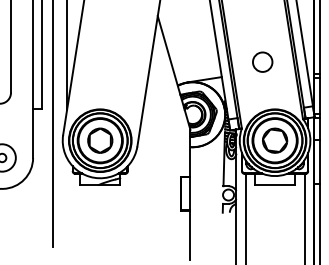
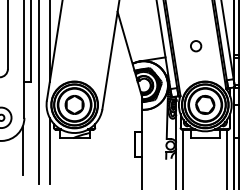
circle: (262, 61) -> (195, 45), size x0.71
line: (30, 202) -> (22, 151), added
line: (67, 202) -> (50, 151), added

